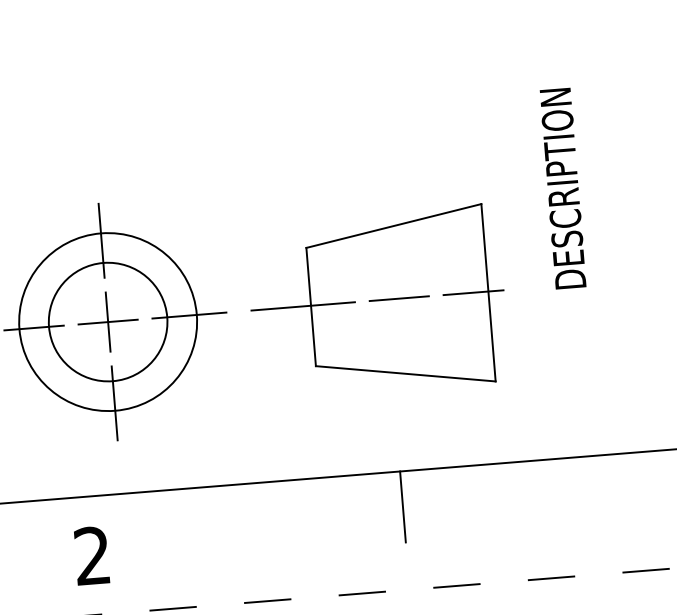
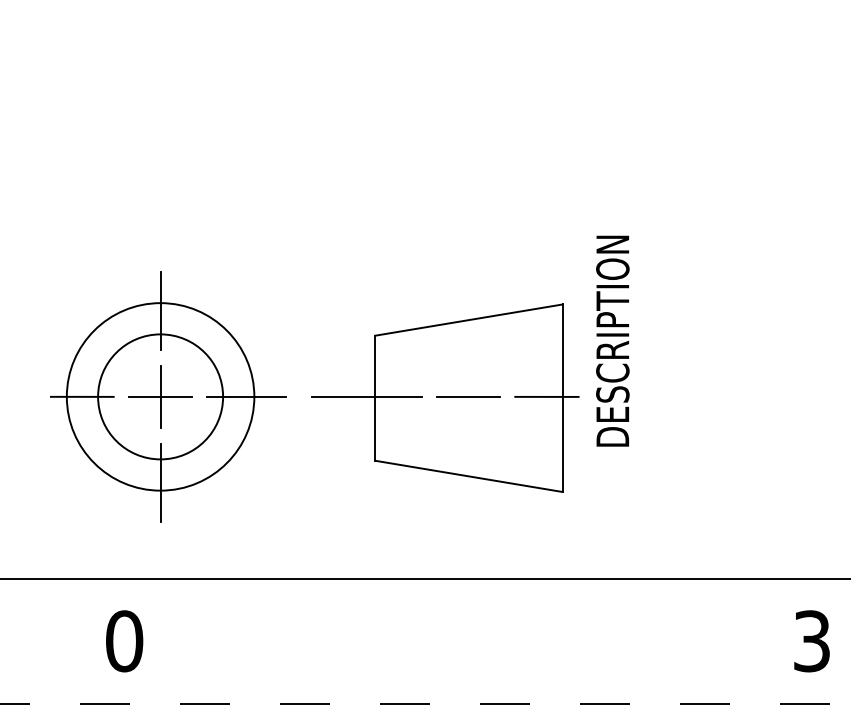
text: (562, 188) -> (612, 340), moved
line: (402, 506) -> (454, 615), removed
text: (92, 556) -> (124, 641), 2 -> 0

